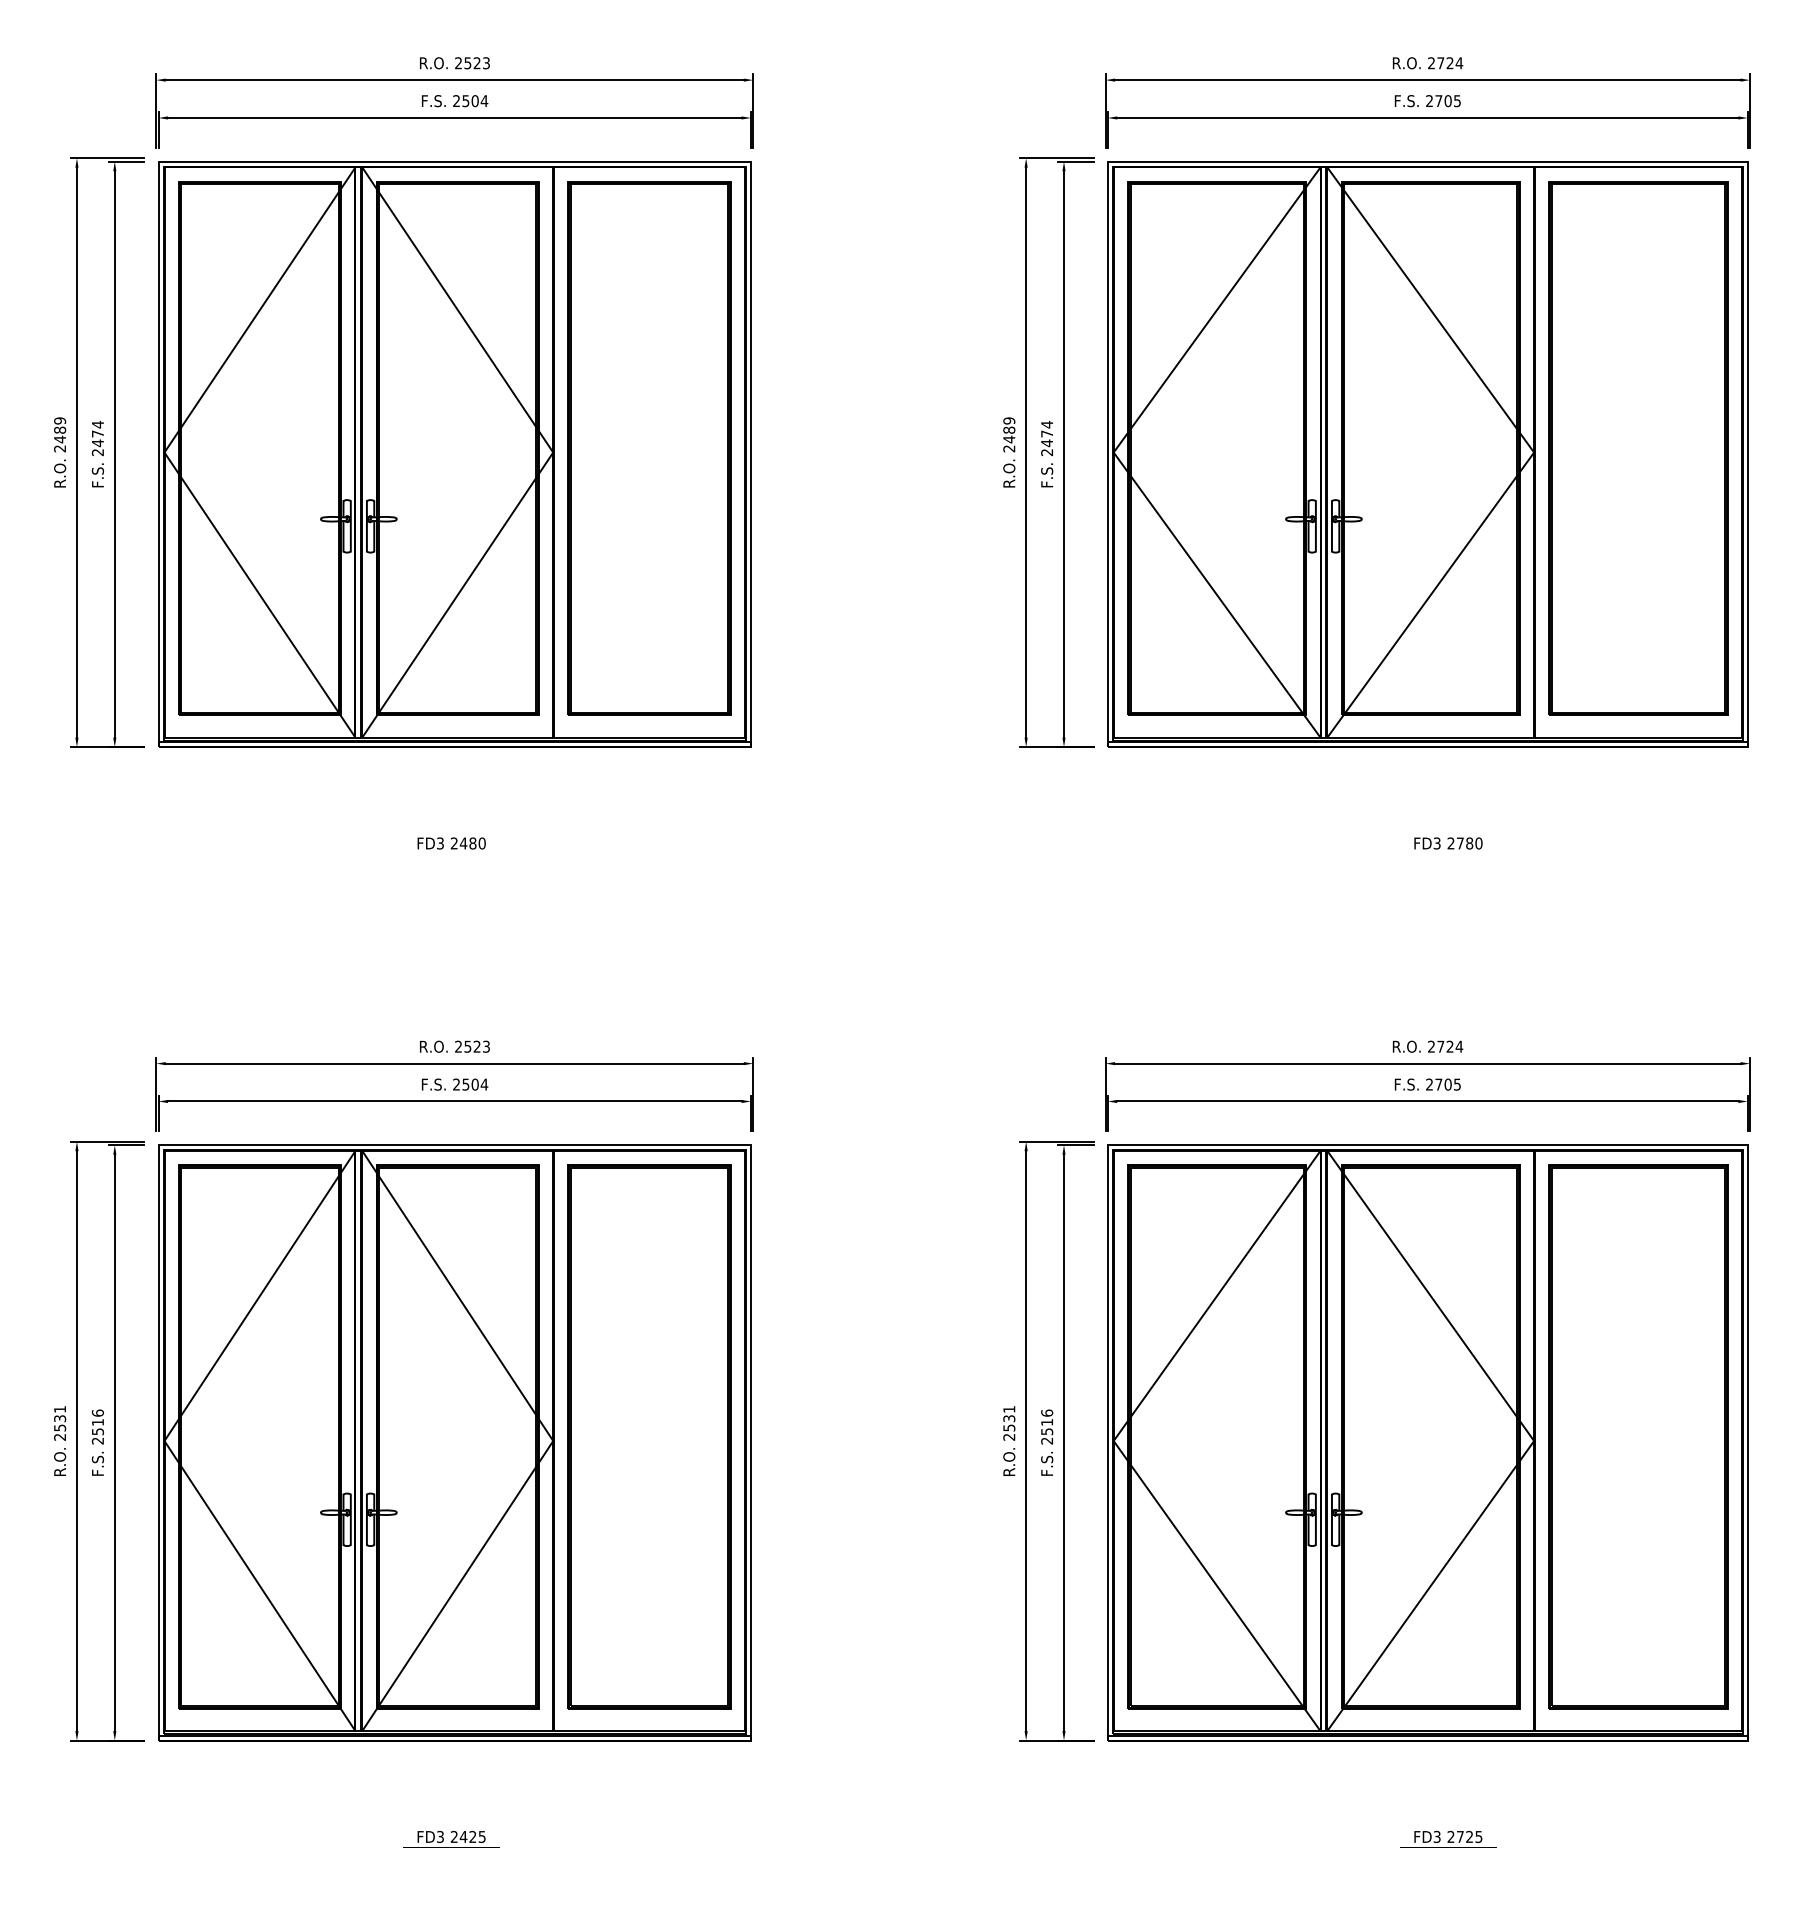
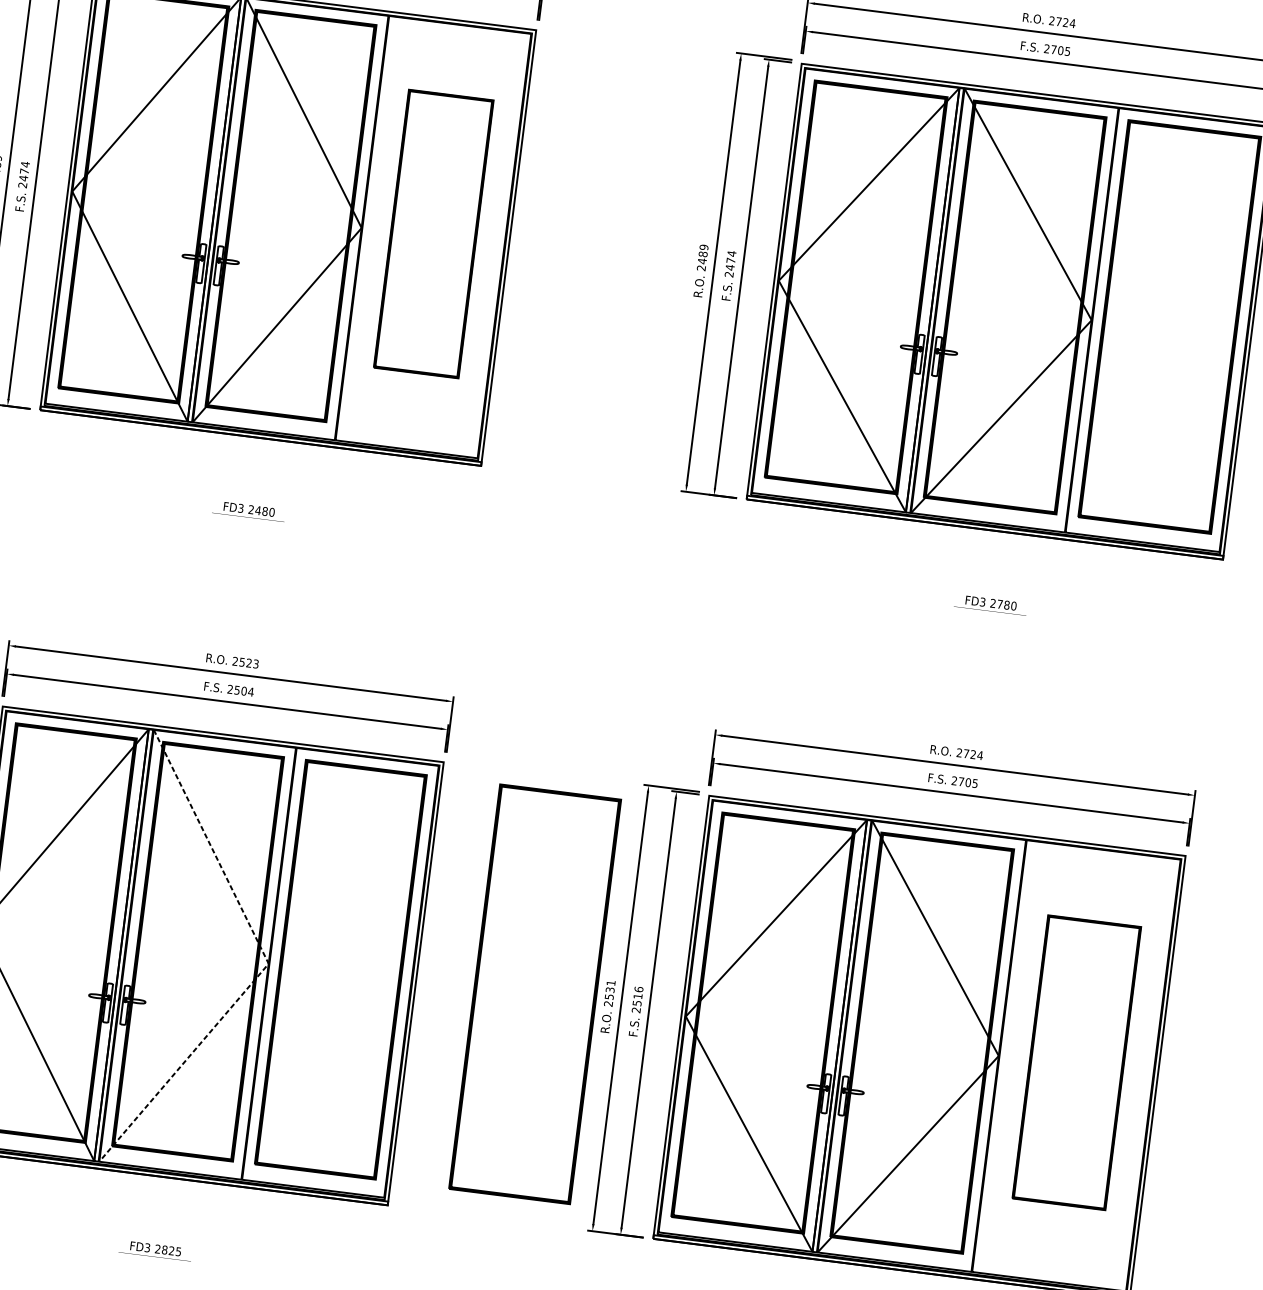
part: (649, 448) -> (433, 234), size x0.7
part: (910, 1436) -> (535, 994), added
part: (1638, 1436) -> (1076, 1062), size x0.7
line: (553, 1441) -> (268, 964), solid -> dashed
text: (463, 1836) -> (164, 1249), 2425 -> 2825

